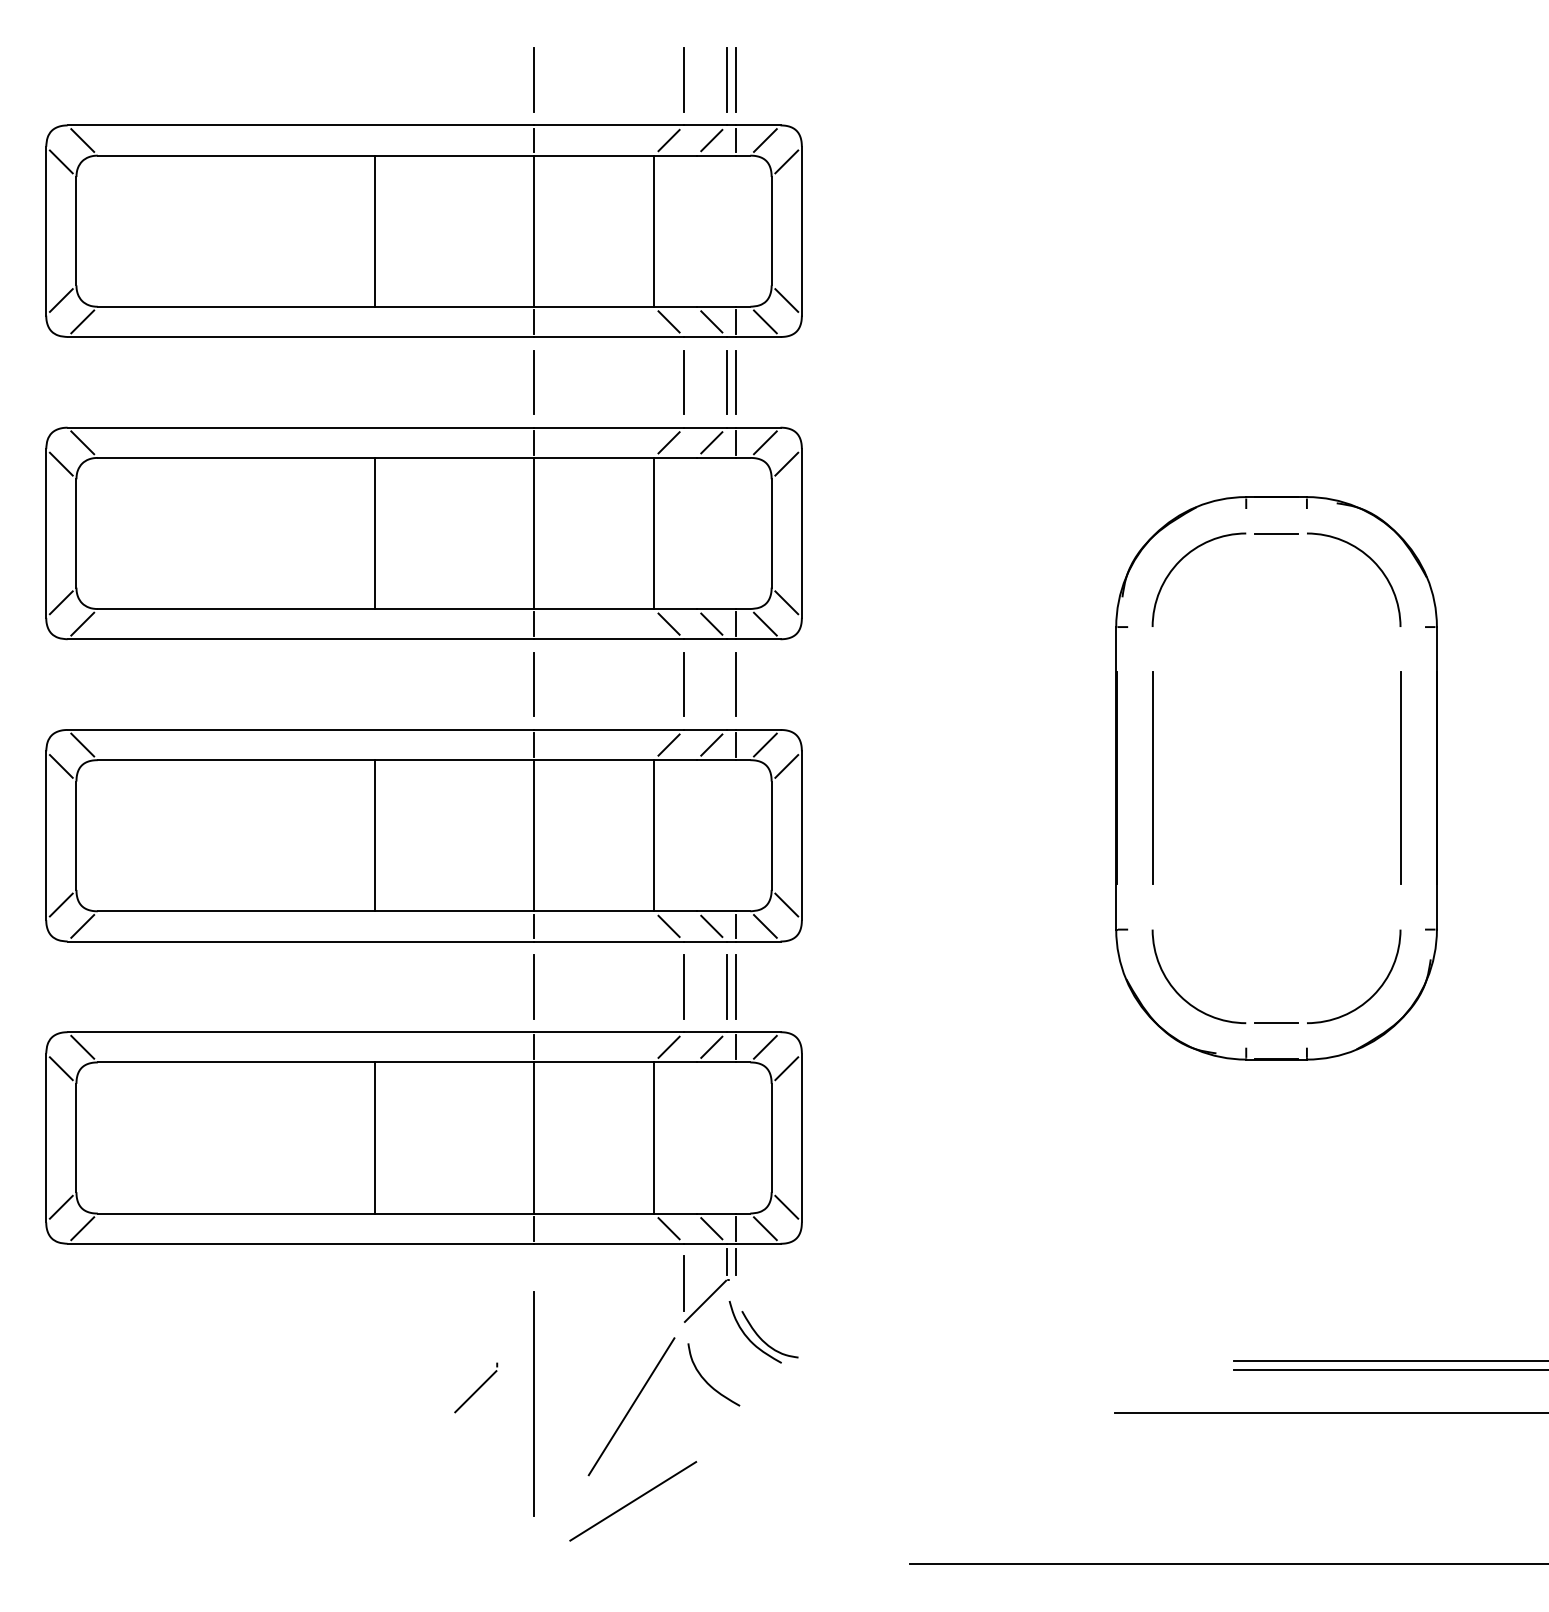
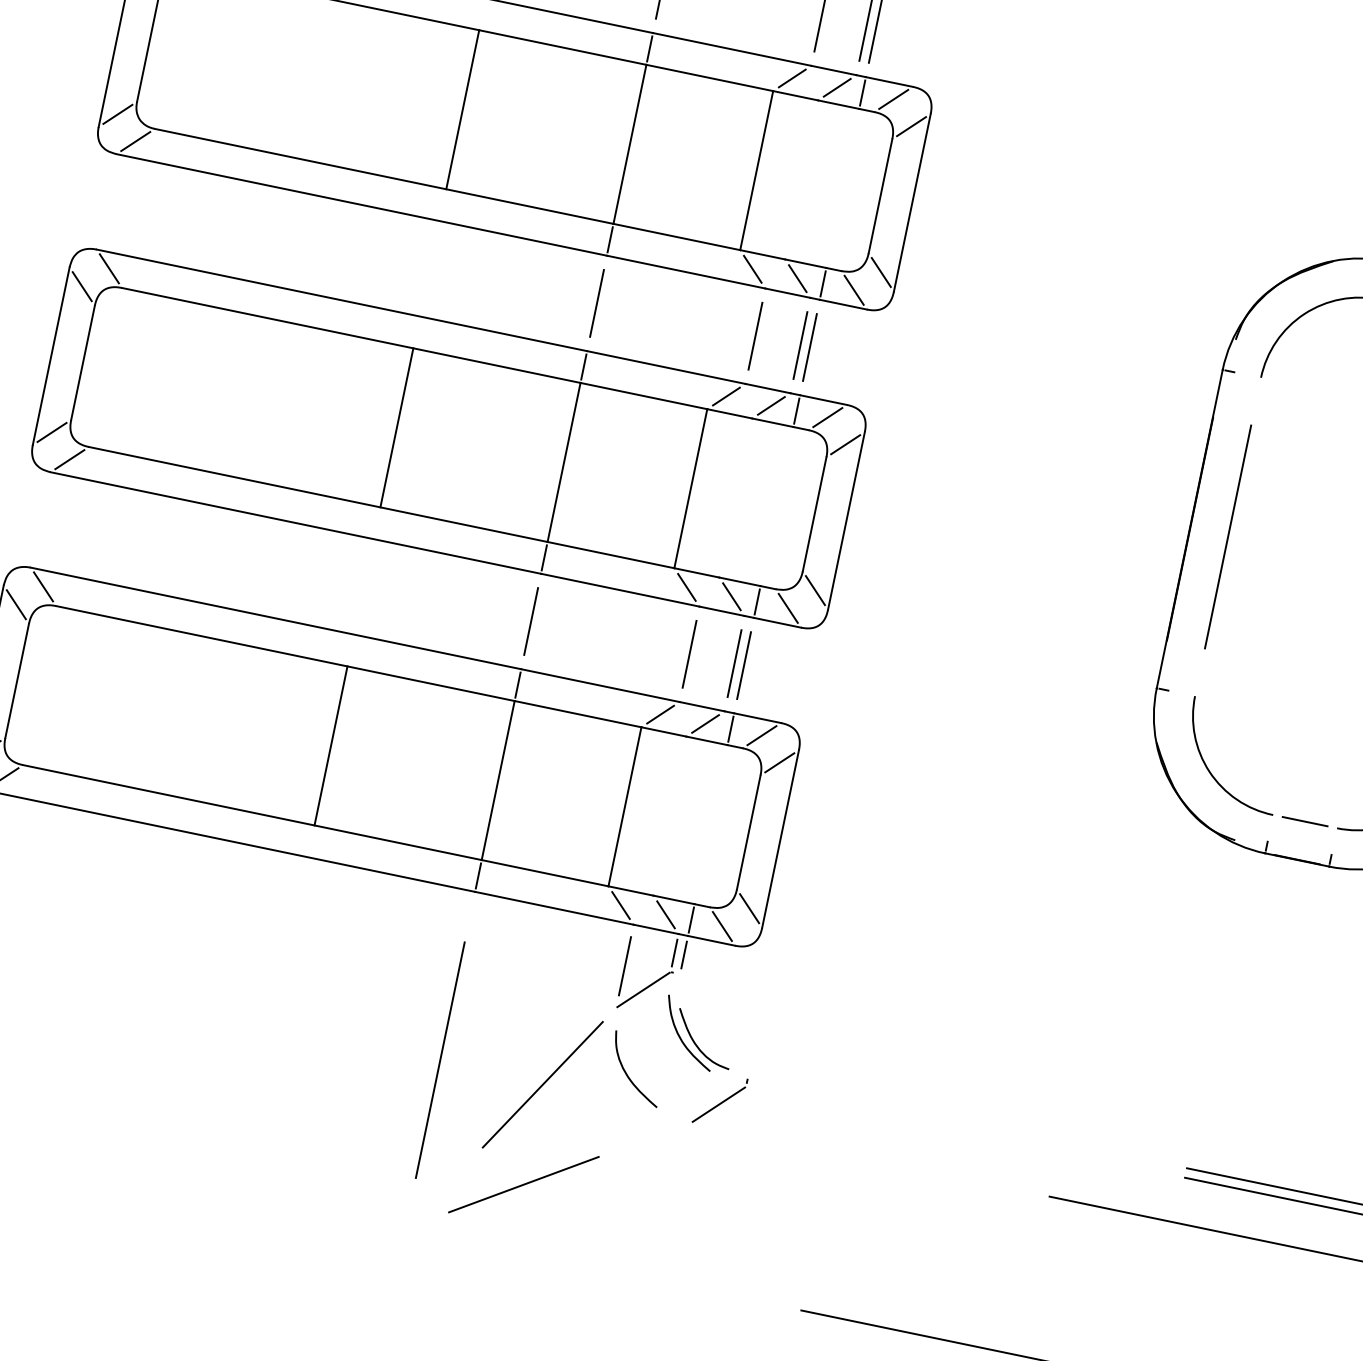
line: (726, 684) -> (800, 345), added
part: (476, 1387) -> (720, 1100), moved

